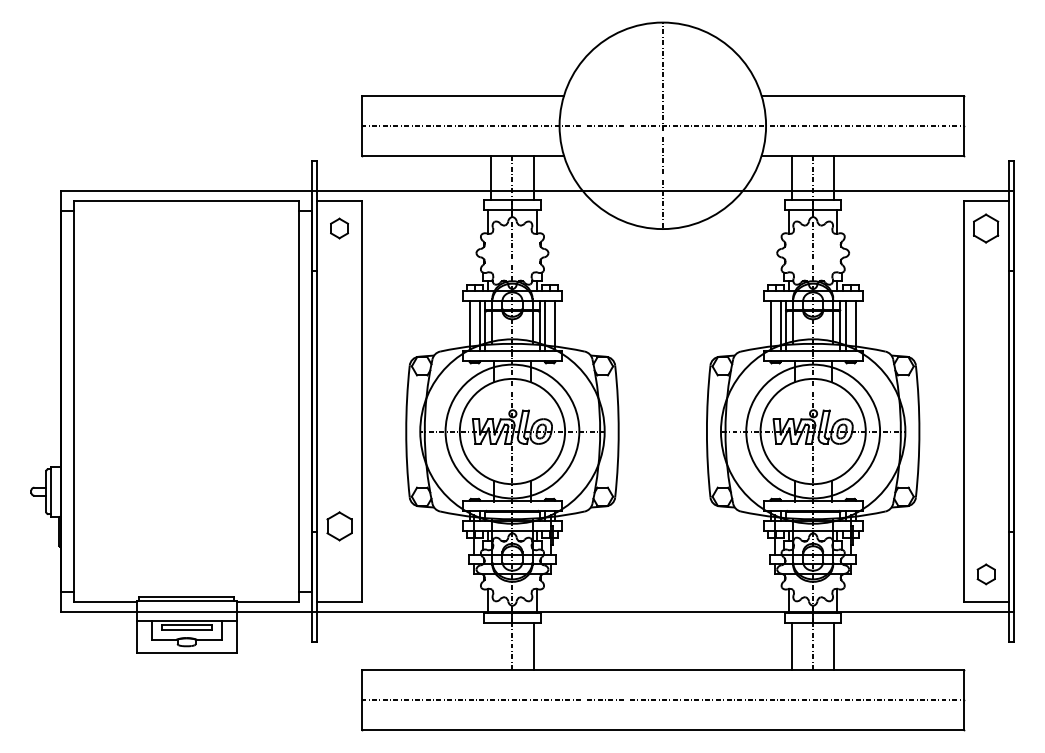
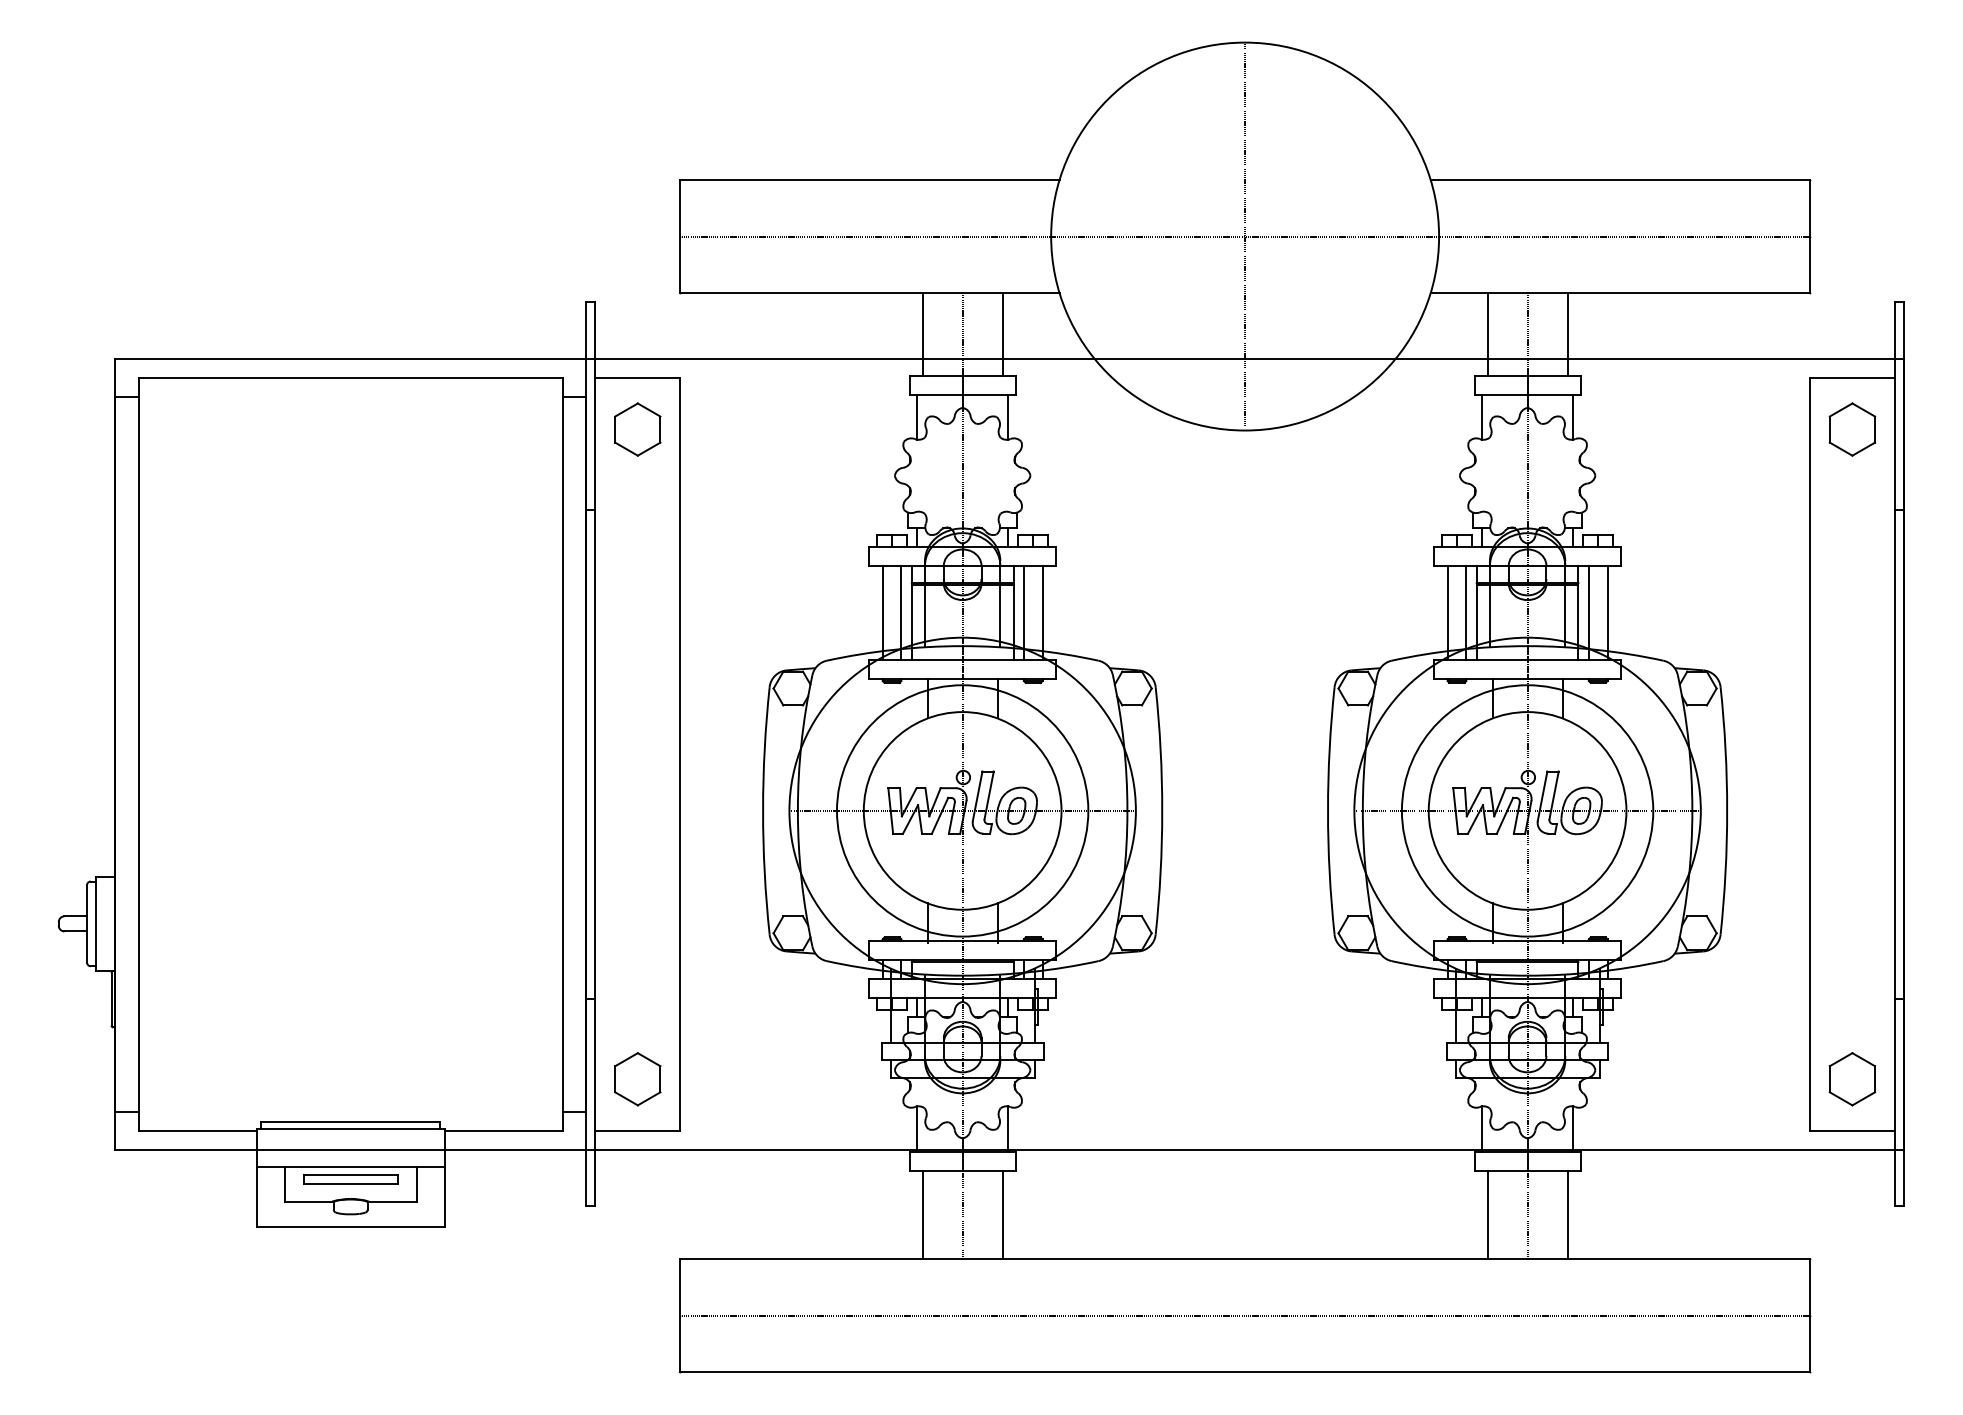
part: (339, 228) -> (637, 429), size x1.43
part: (339, 526) -> (637, 1079), moved
part: (986, 574) -> (1853, 1079), size x1.43
line: (491, 646) -> (923, 1214), added

